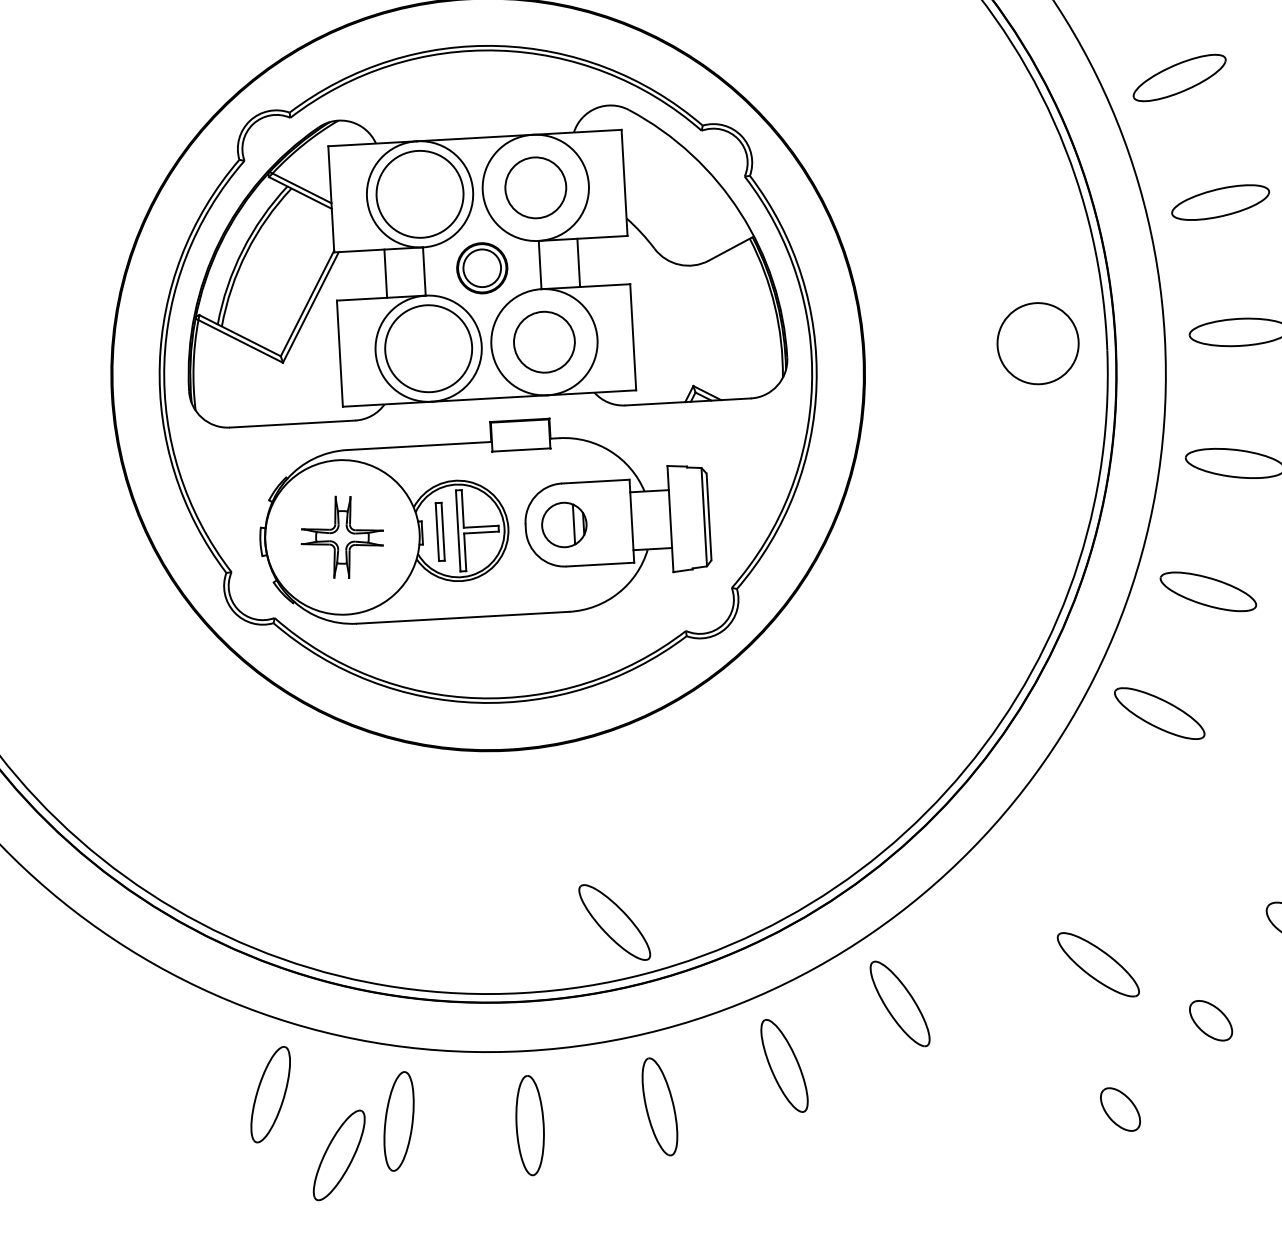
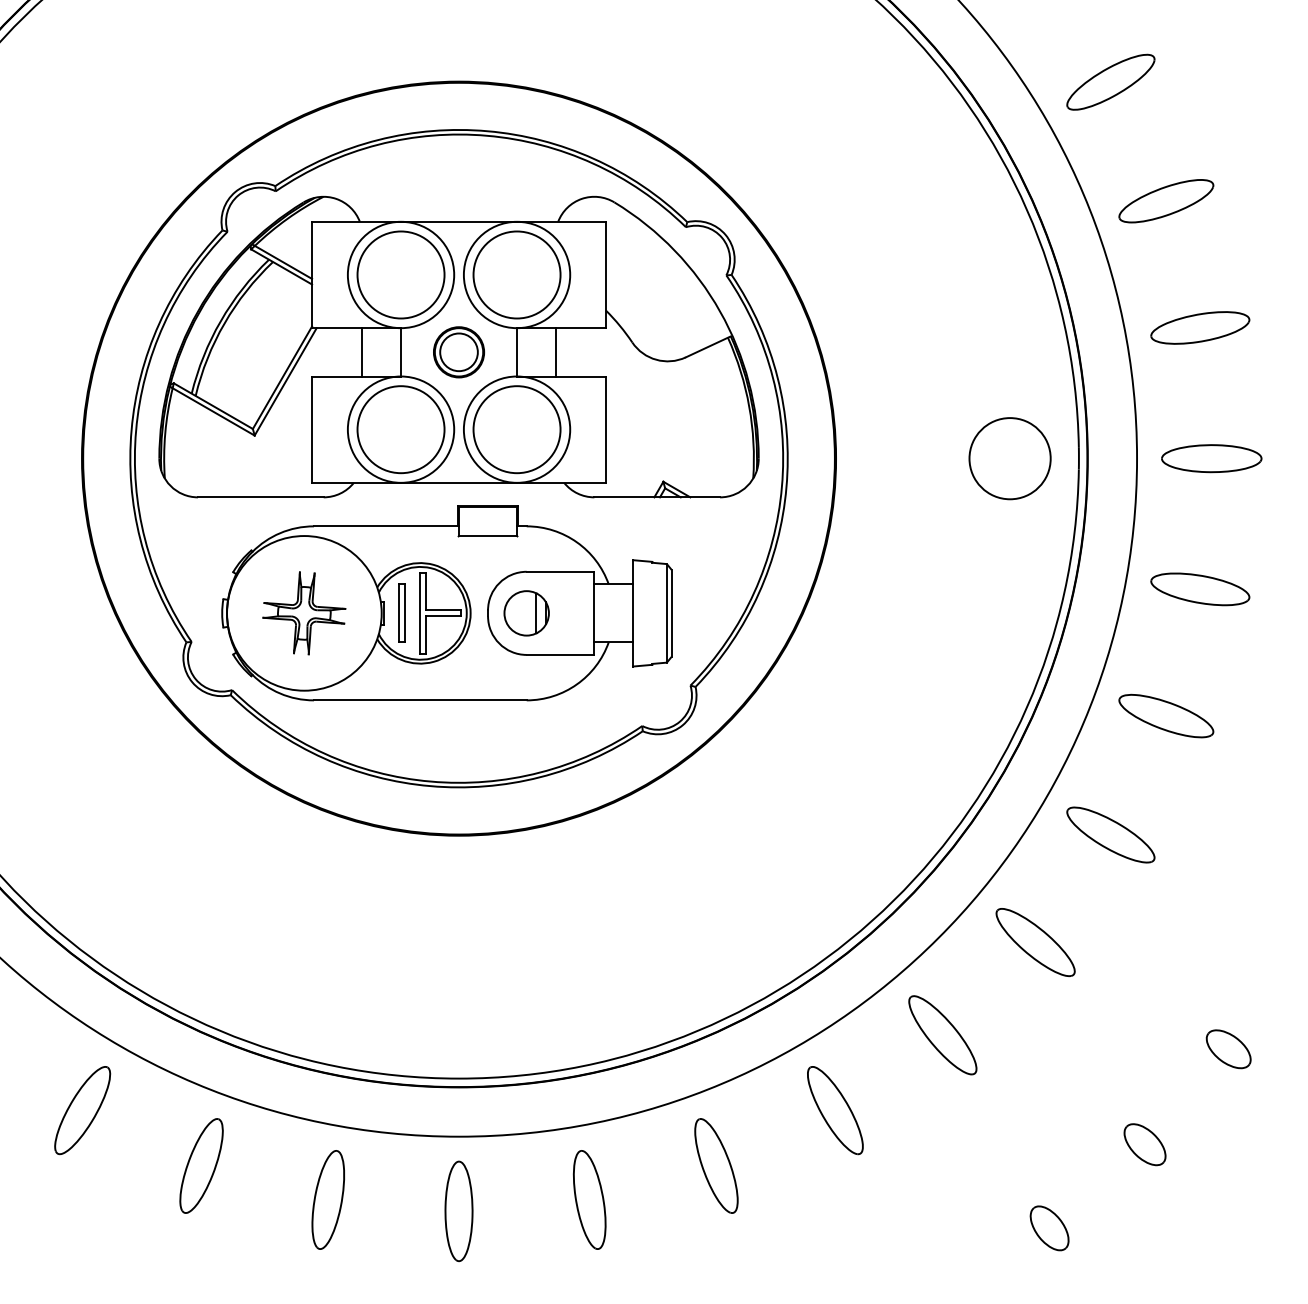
circle: (535, 187) -> (516, 274), size x1.43
circle: (543, 342) -> (516, 429), size x1.43
part: (614, 922) -> (942, 1035), moved
part: (1098, 964) -> (1035, 942), moved
part: (339, 1155) -> (82, 1110), moved

